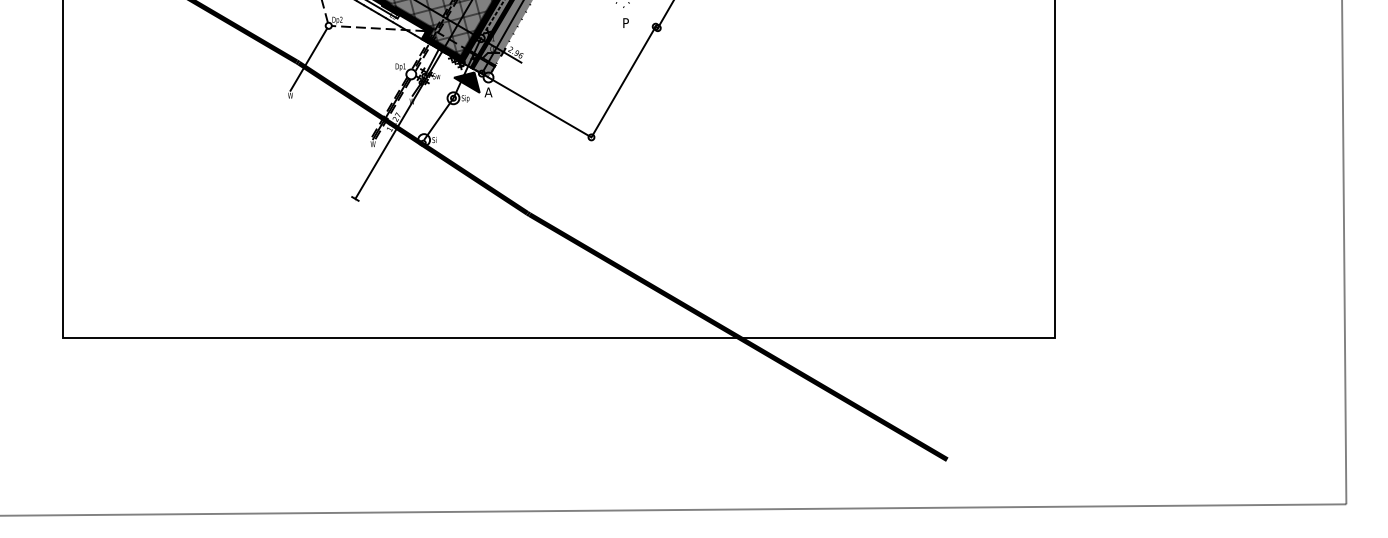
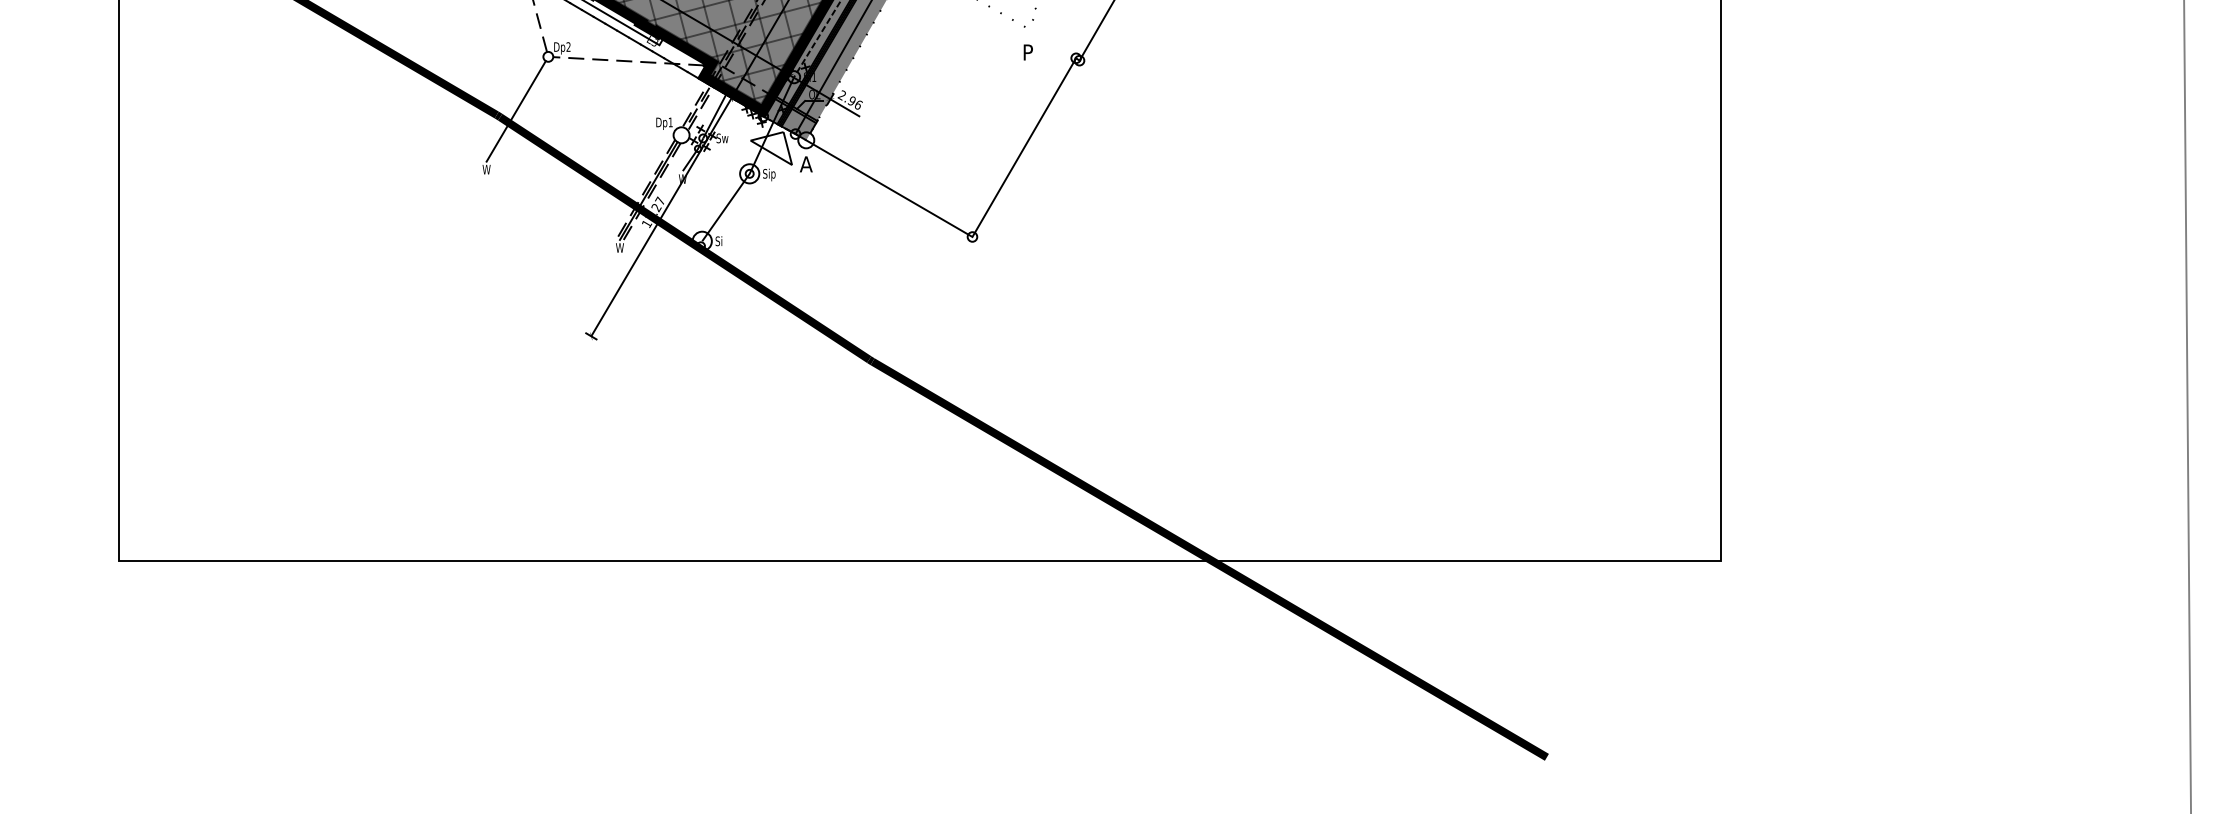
fill: (466, 82) -> (770, 148), removed

